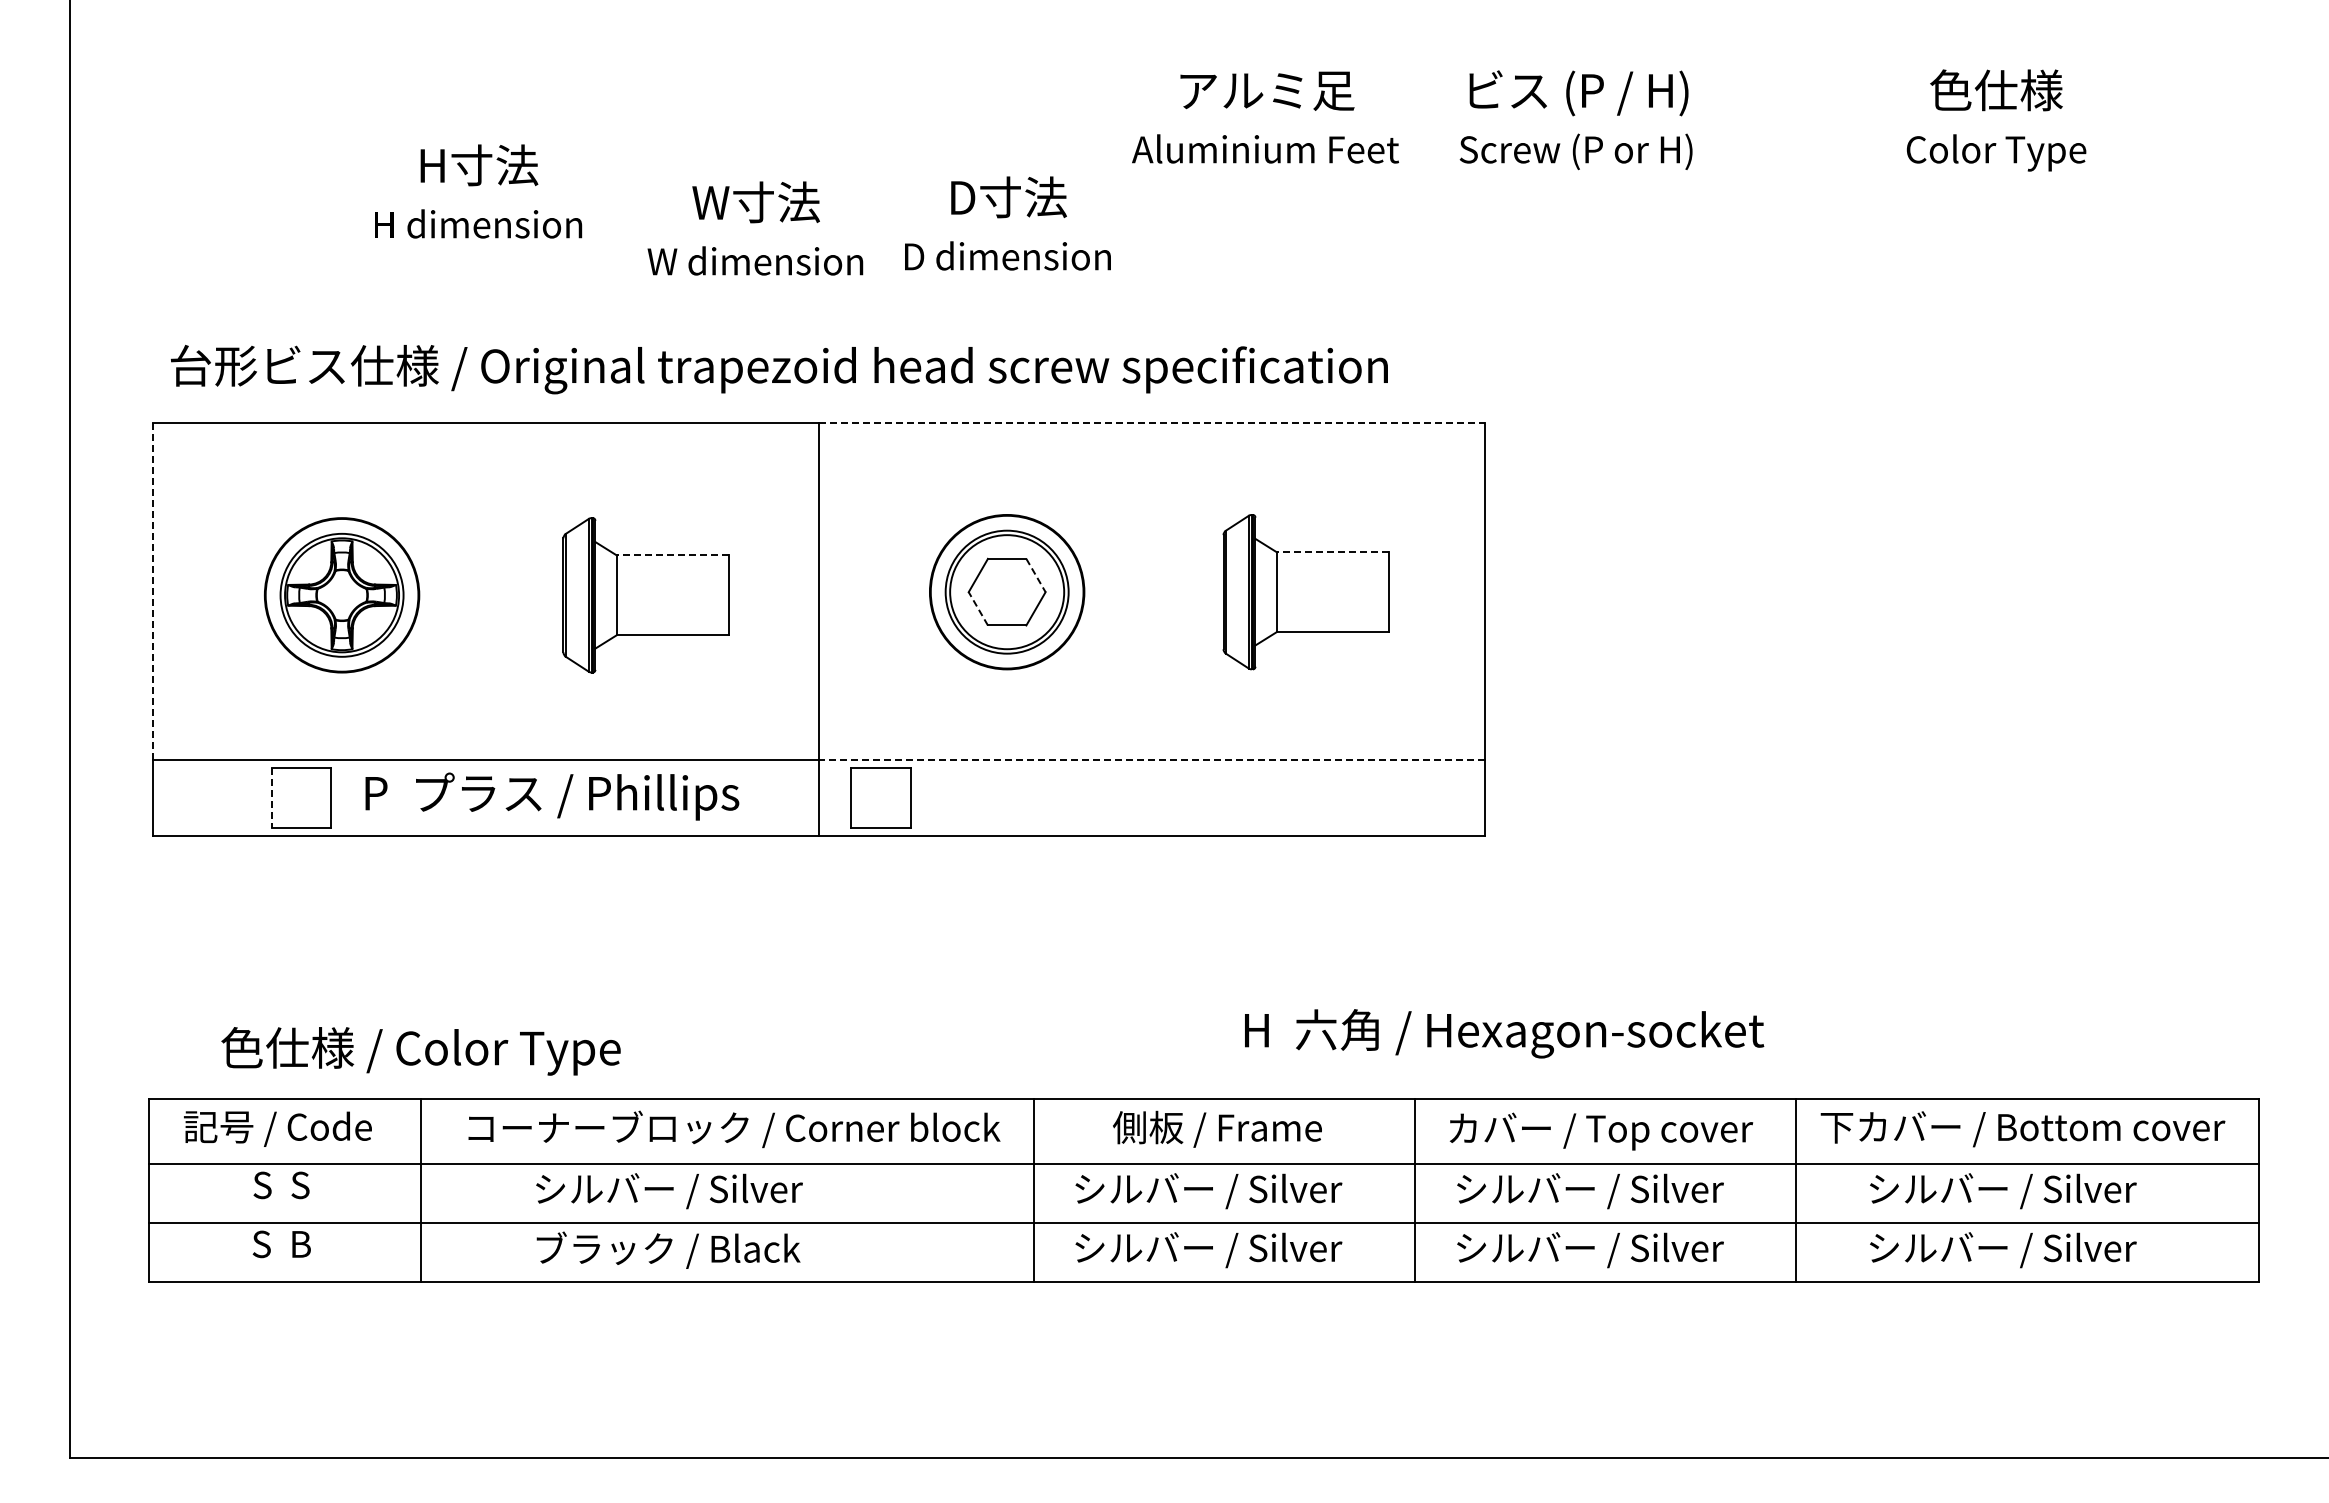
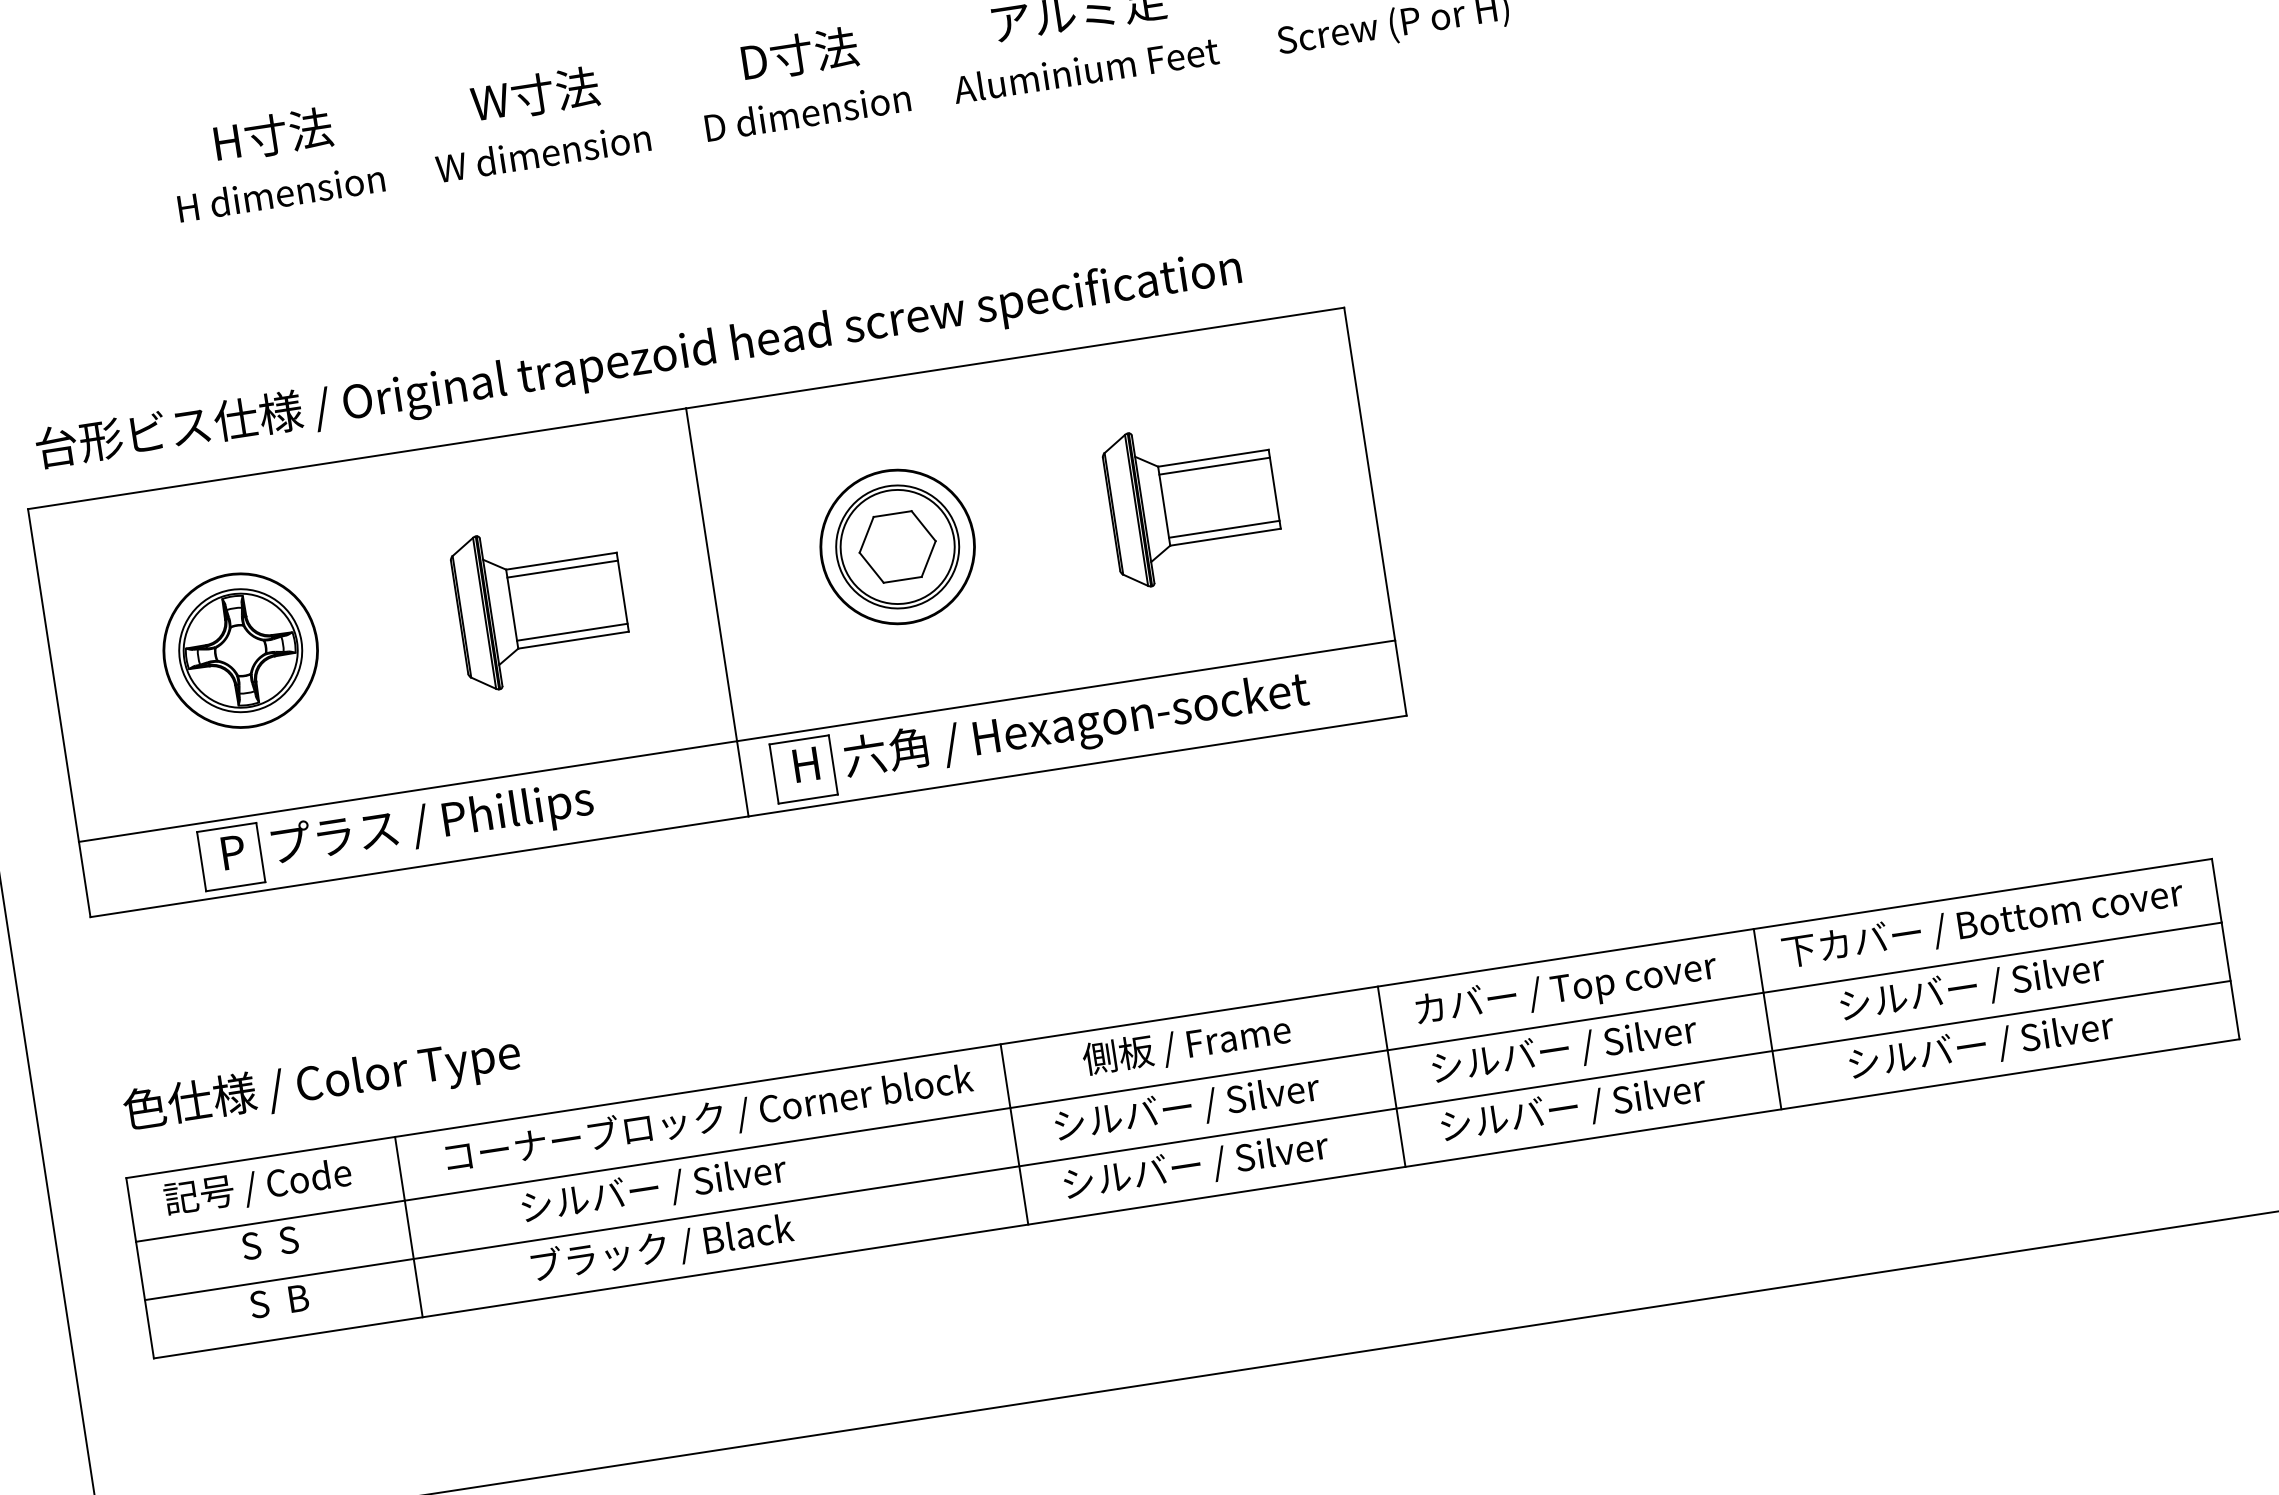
text: (478, 191) -> (276, 160), moved
text: (1007, 223) -> (802, 80), moved
text: (755, 228) -> (538, 120), moved
line: (1151, 423) -> (1014, 358), dashed -> solid
line: (1332, 552) -> (1213, 458), dashed -> solid
line: (672, 555) -> (561, 561), dashed -> solid
line: (1332, 560) -> (1214, 466), added
line: (672, 563) -> (562, 569), added
line: (1036, 575) -> (924, 526), dashed -> solid
line: (153, 591) -> (53, 675), dashed -> solid
line: (978, 608) -> (871, 567), dashed -> solid
line: (1332, 624) -> (1224, 529), added
line: (672, 627) -> (572, 632), added
line: (1151, 759) -> (1065, 690), dashed -> solid
text: (552, 796) -> (407, 828), moved
line: (271, 797) -> (201, 861), dashed -> solid
text: (1504, 1033) -> (1051, 730), moved
text: (420, 1051) -> (321, 1084), moved

